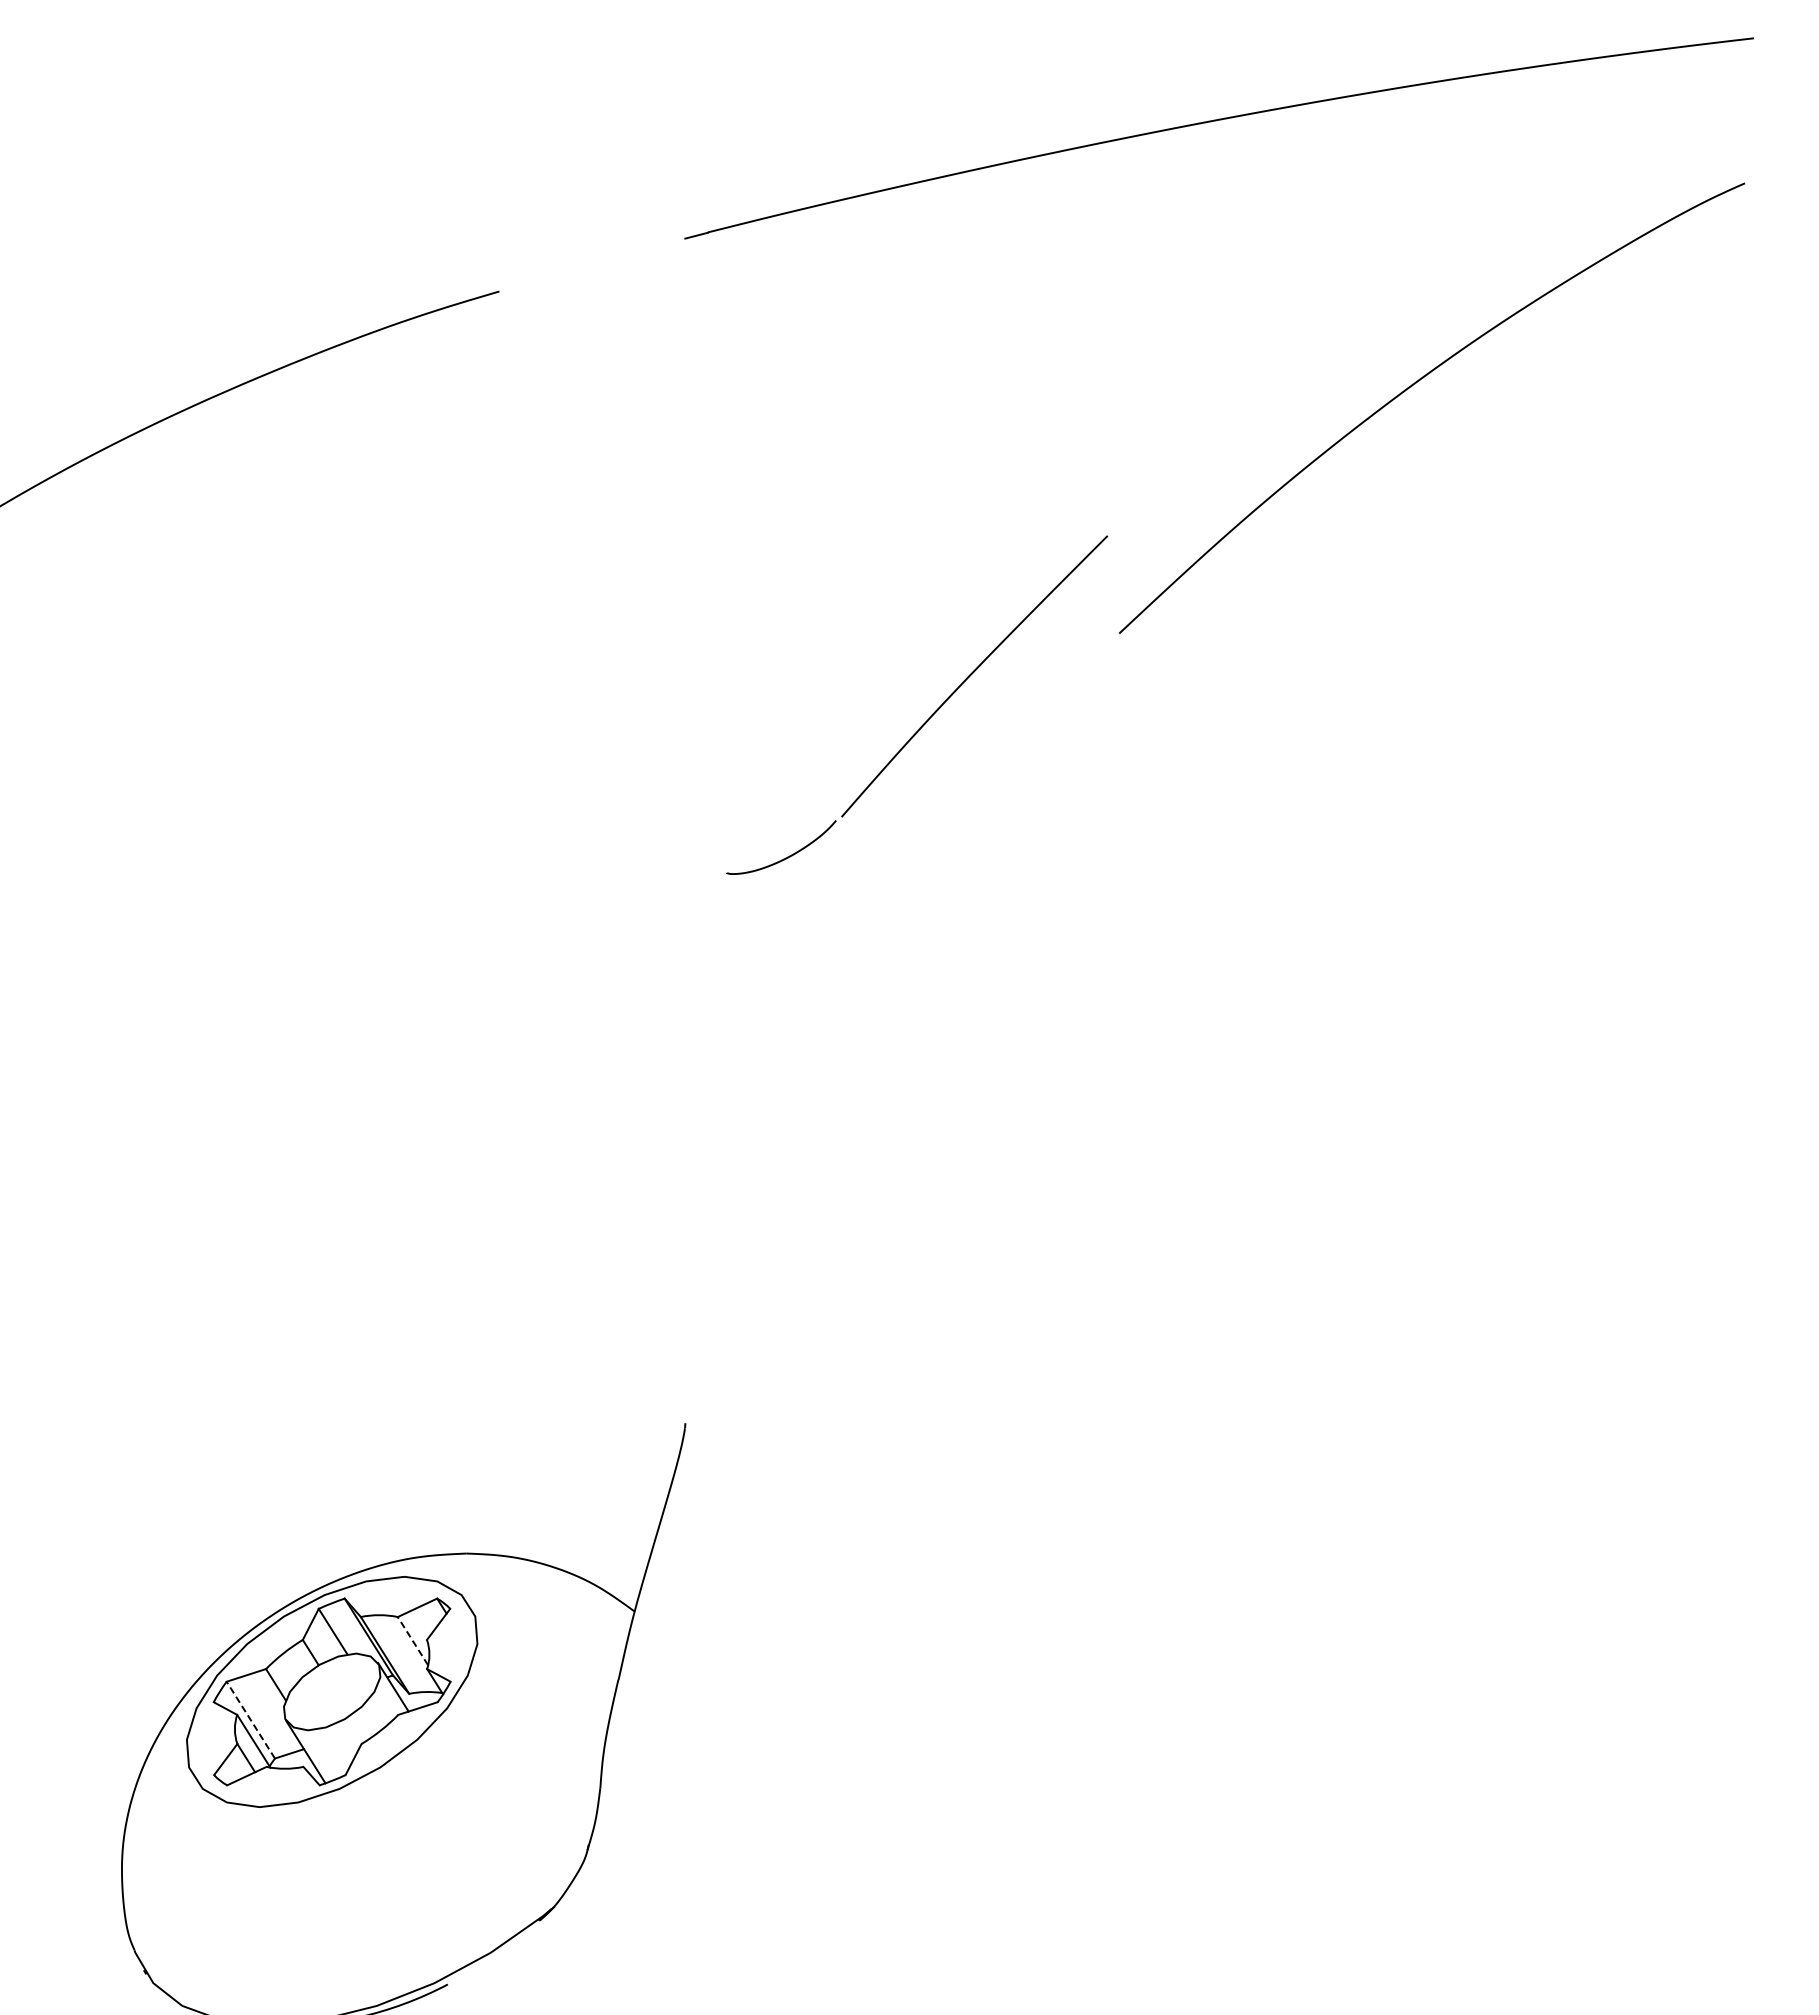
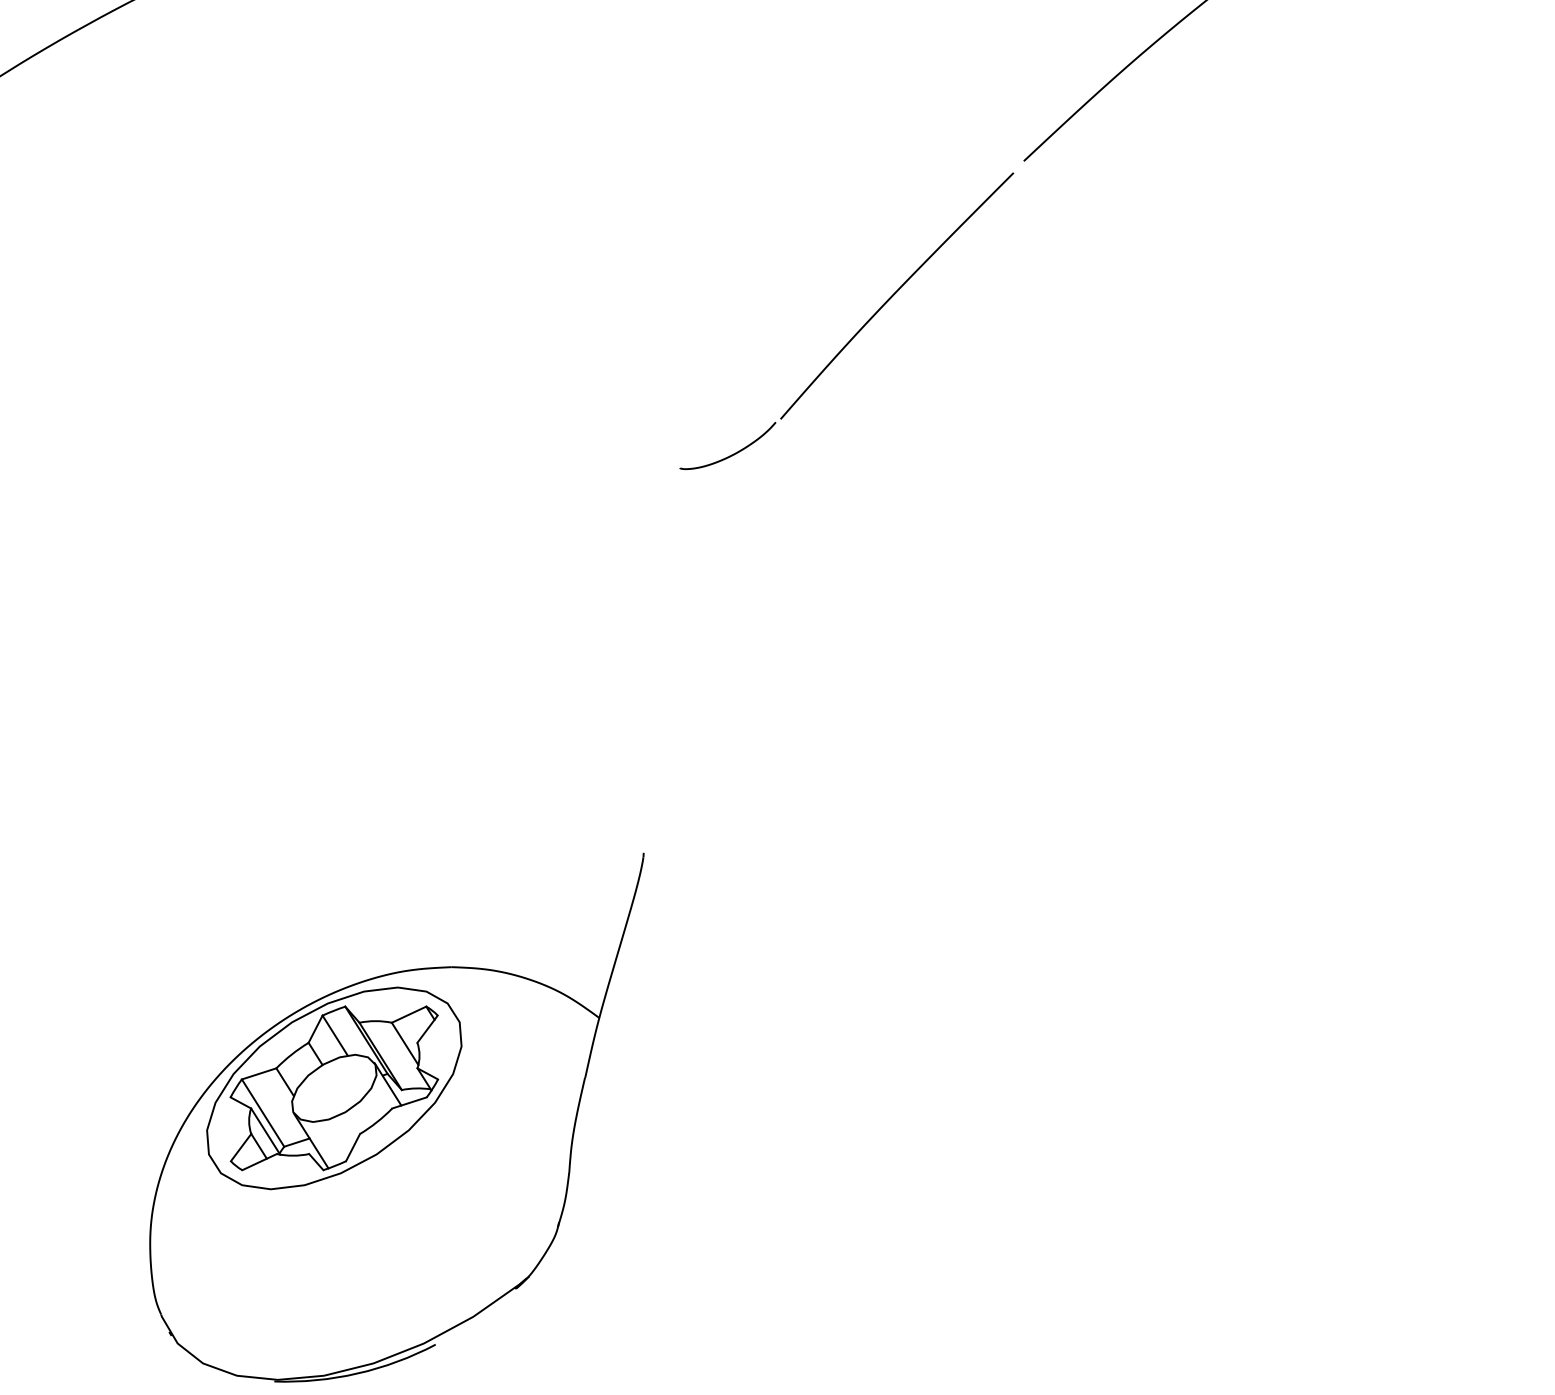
part: (931, 714) -> (859, 329), moved
line: (412, 1640) -> (404, 1043), dashed -> solid
line: (250, 1719) -> (262, 1112), dashed -> solid

